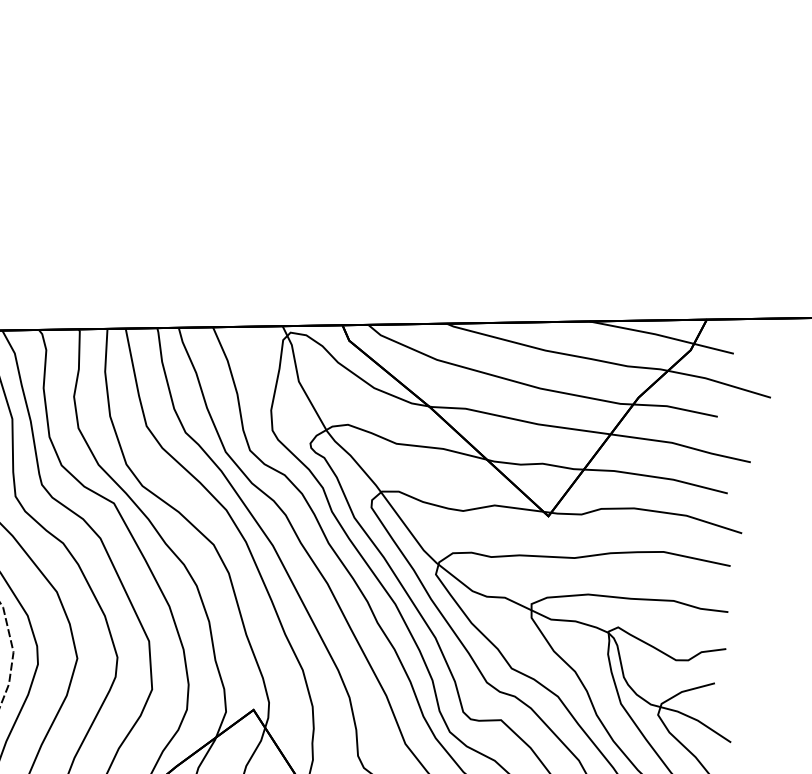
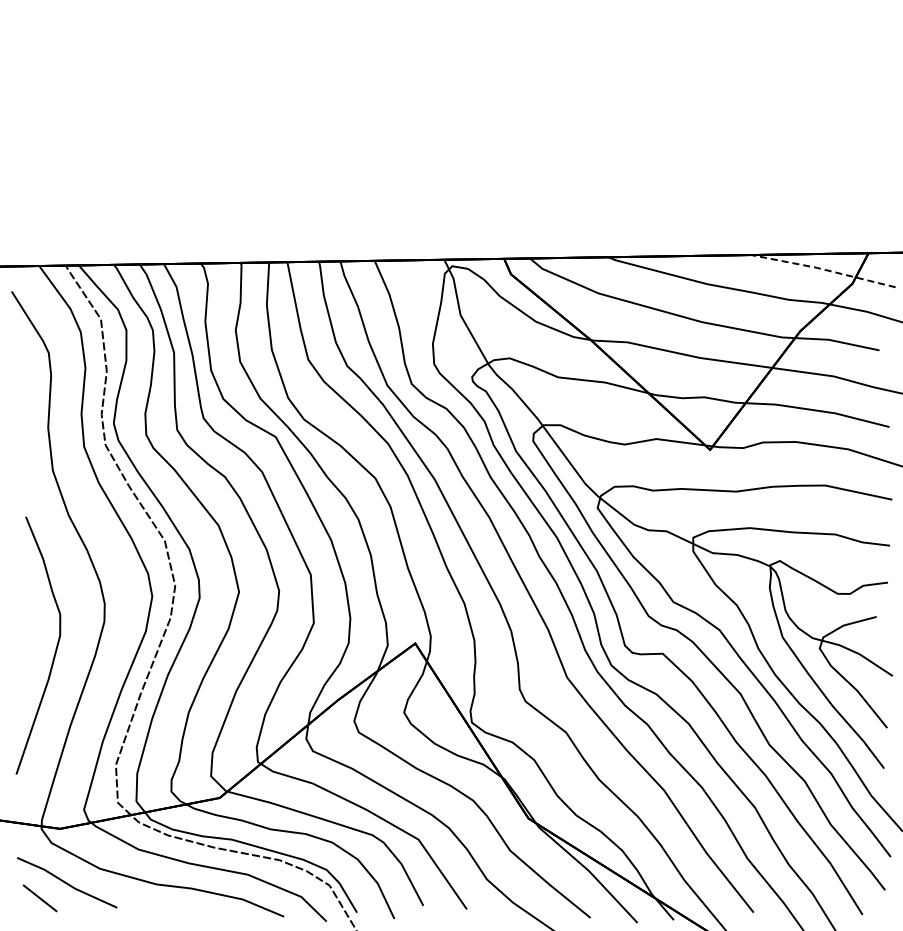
line: (660, 335) -> (822, 269), solid -> dashed

